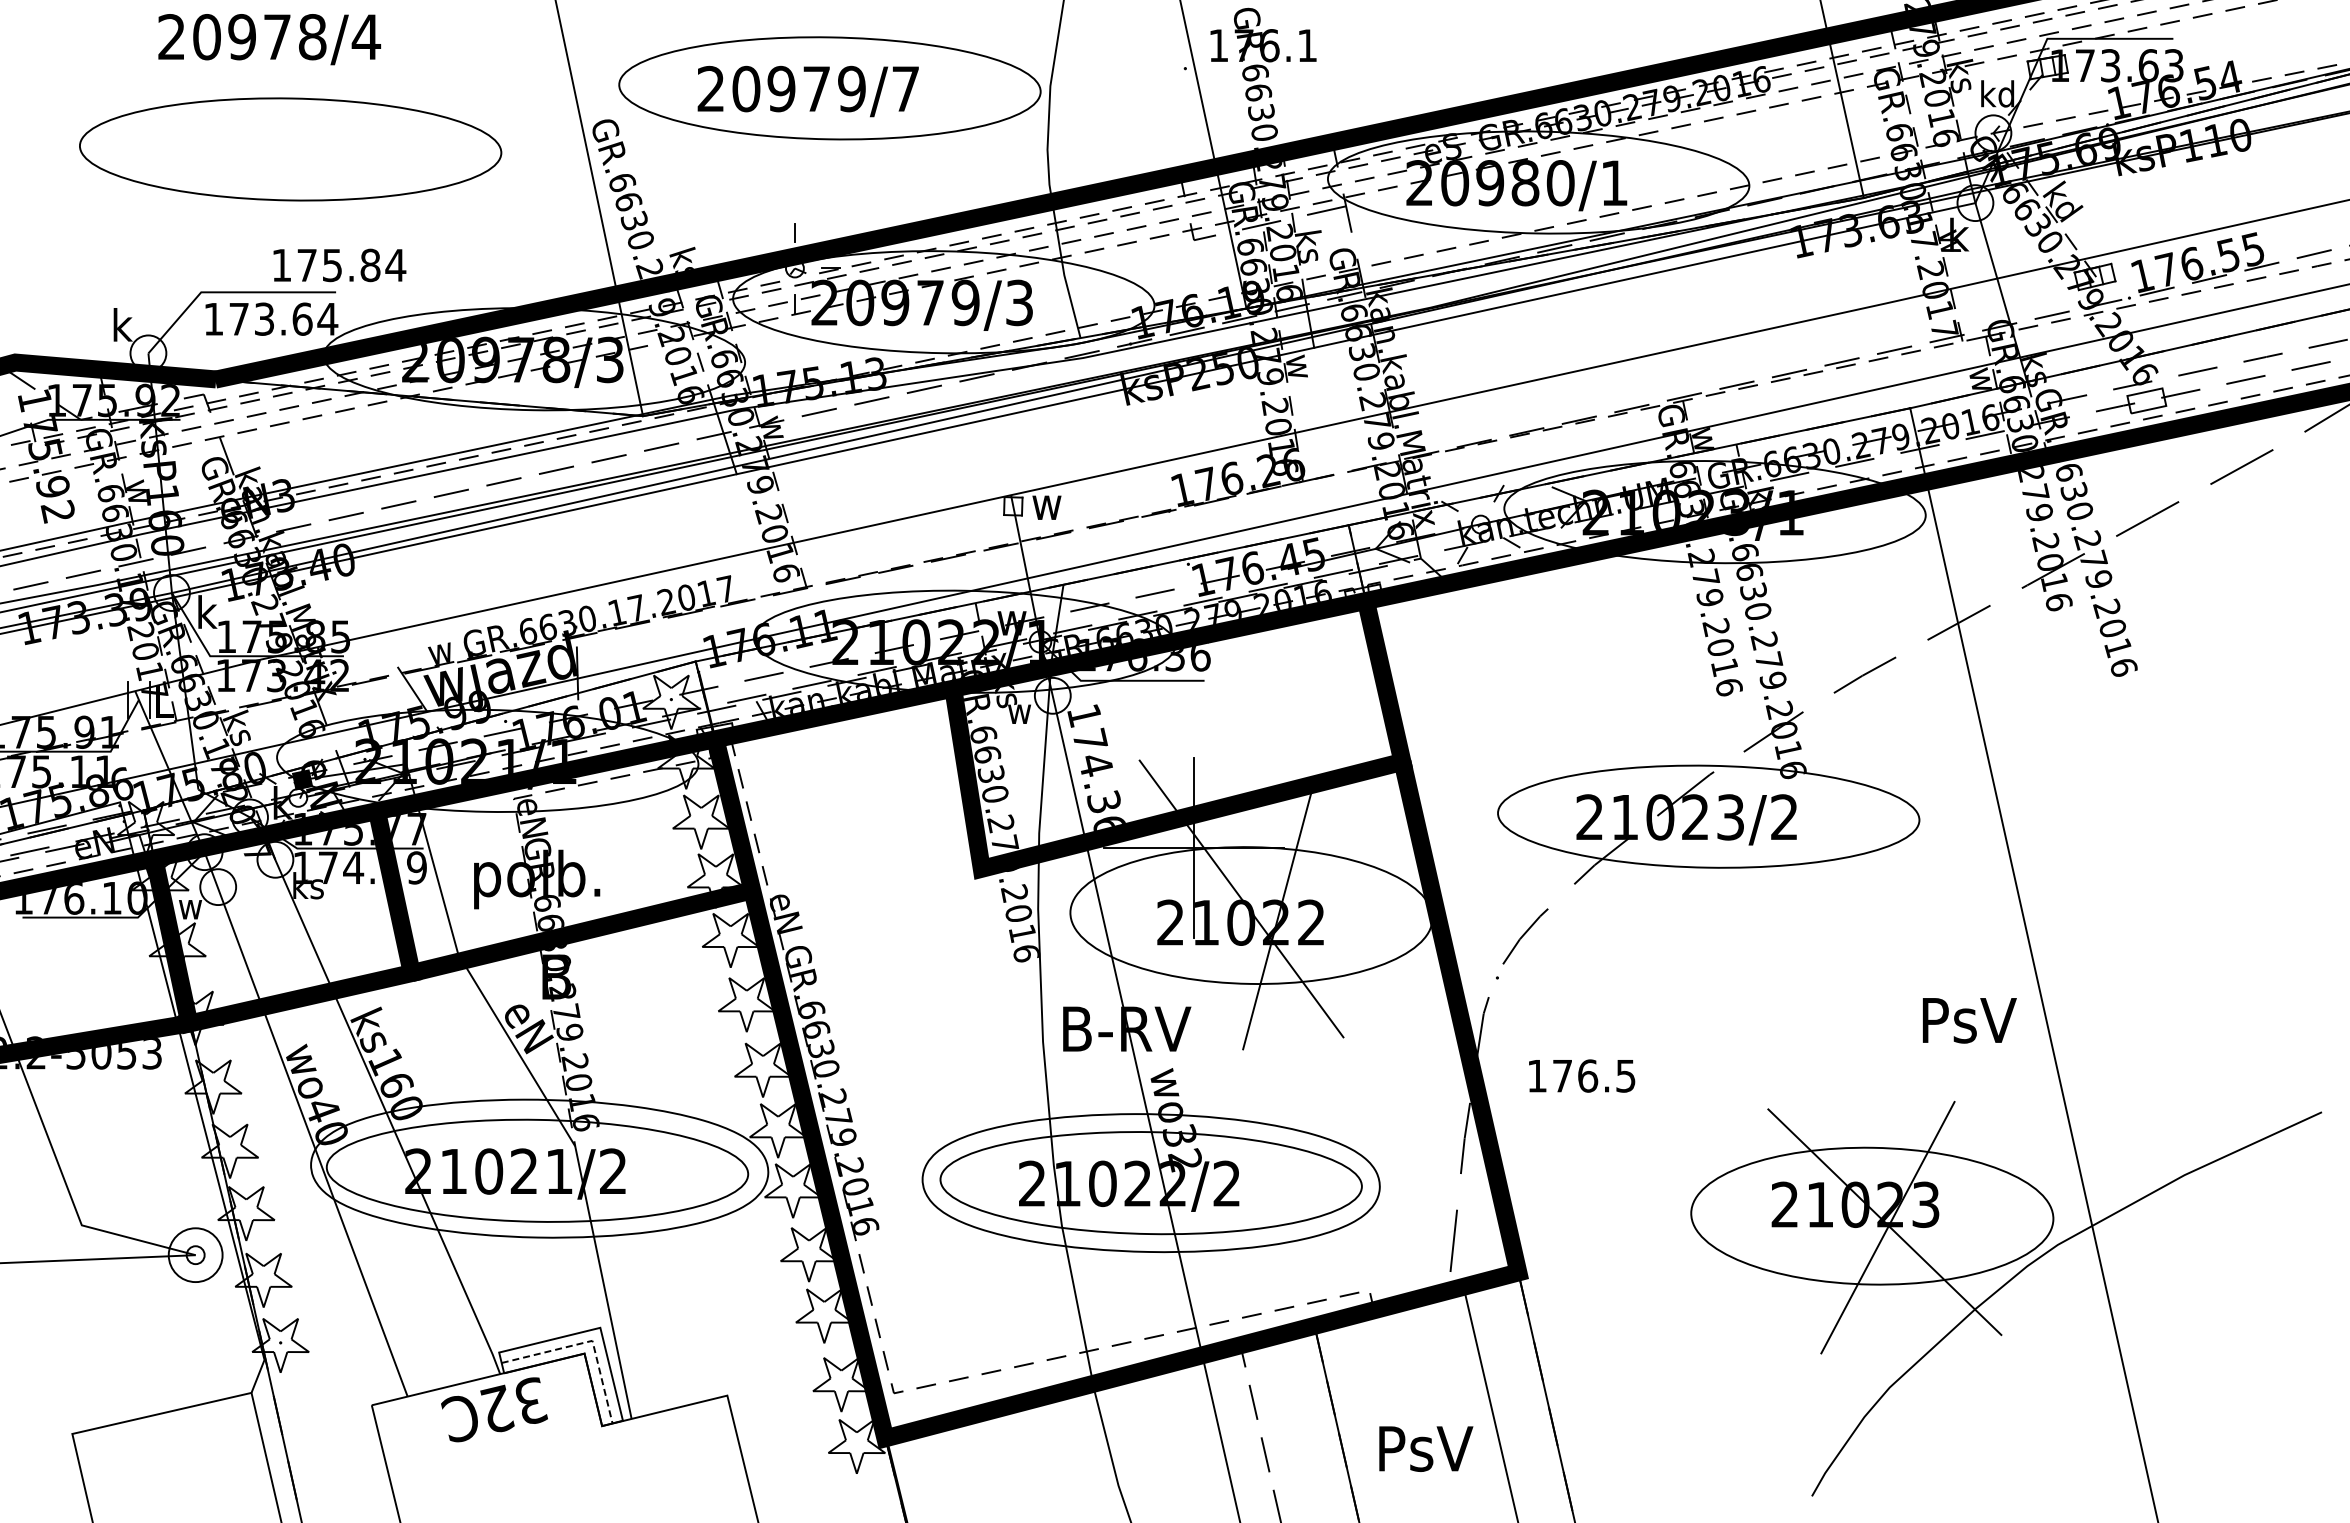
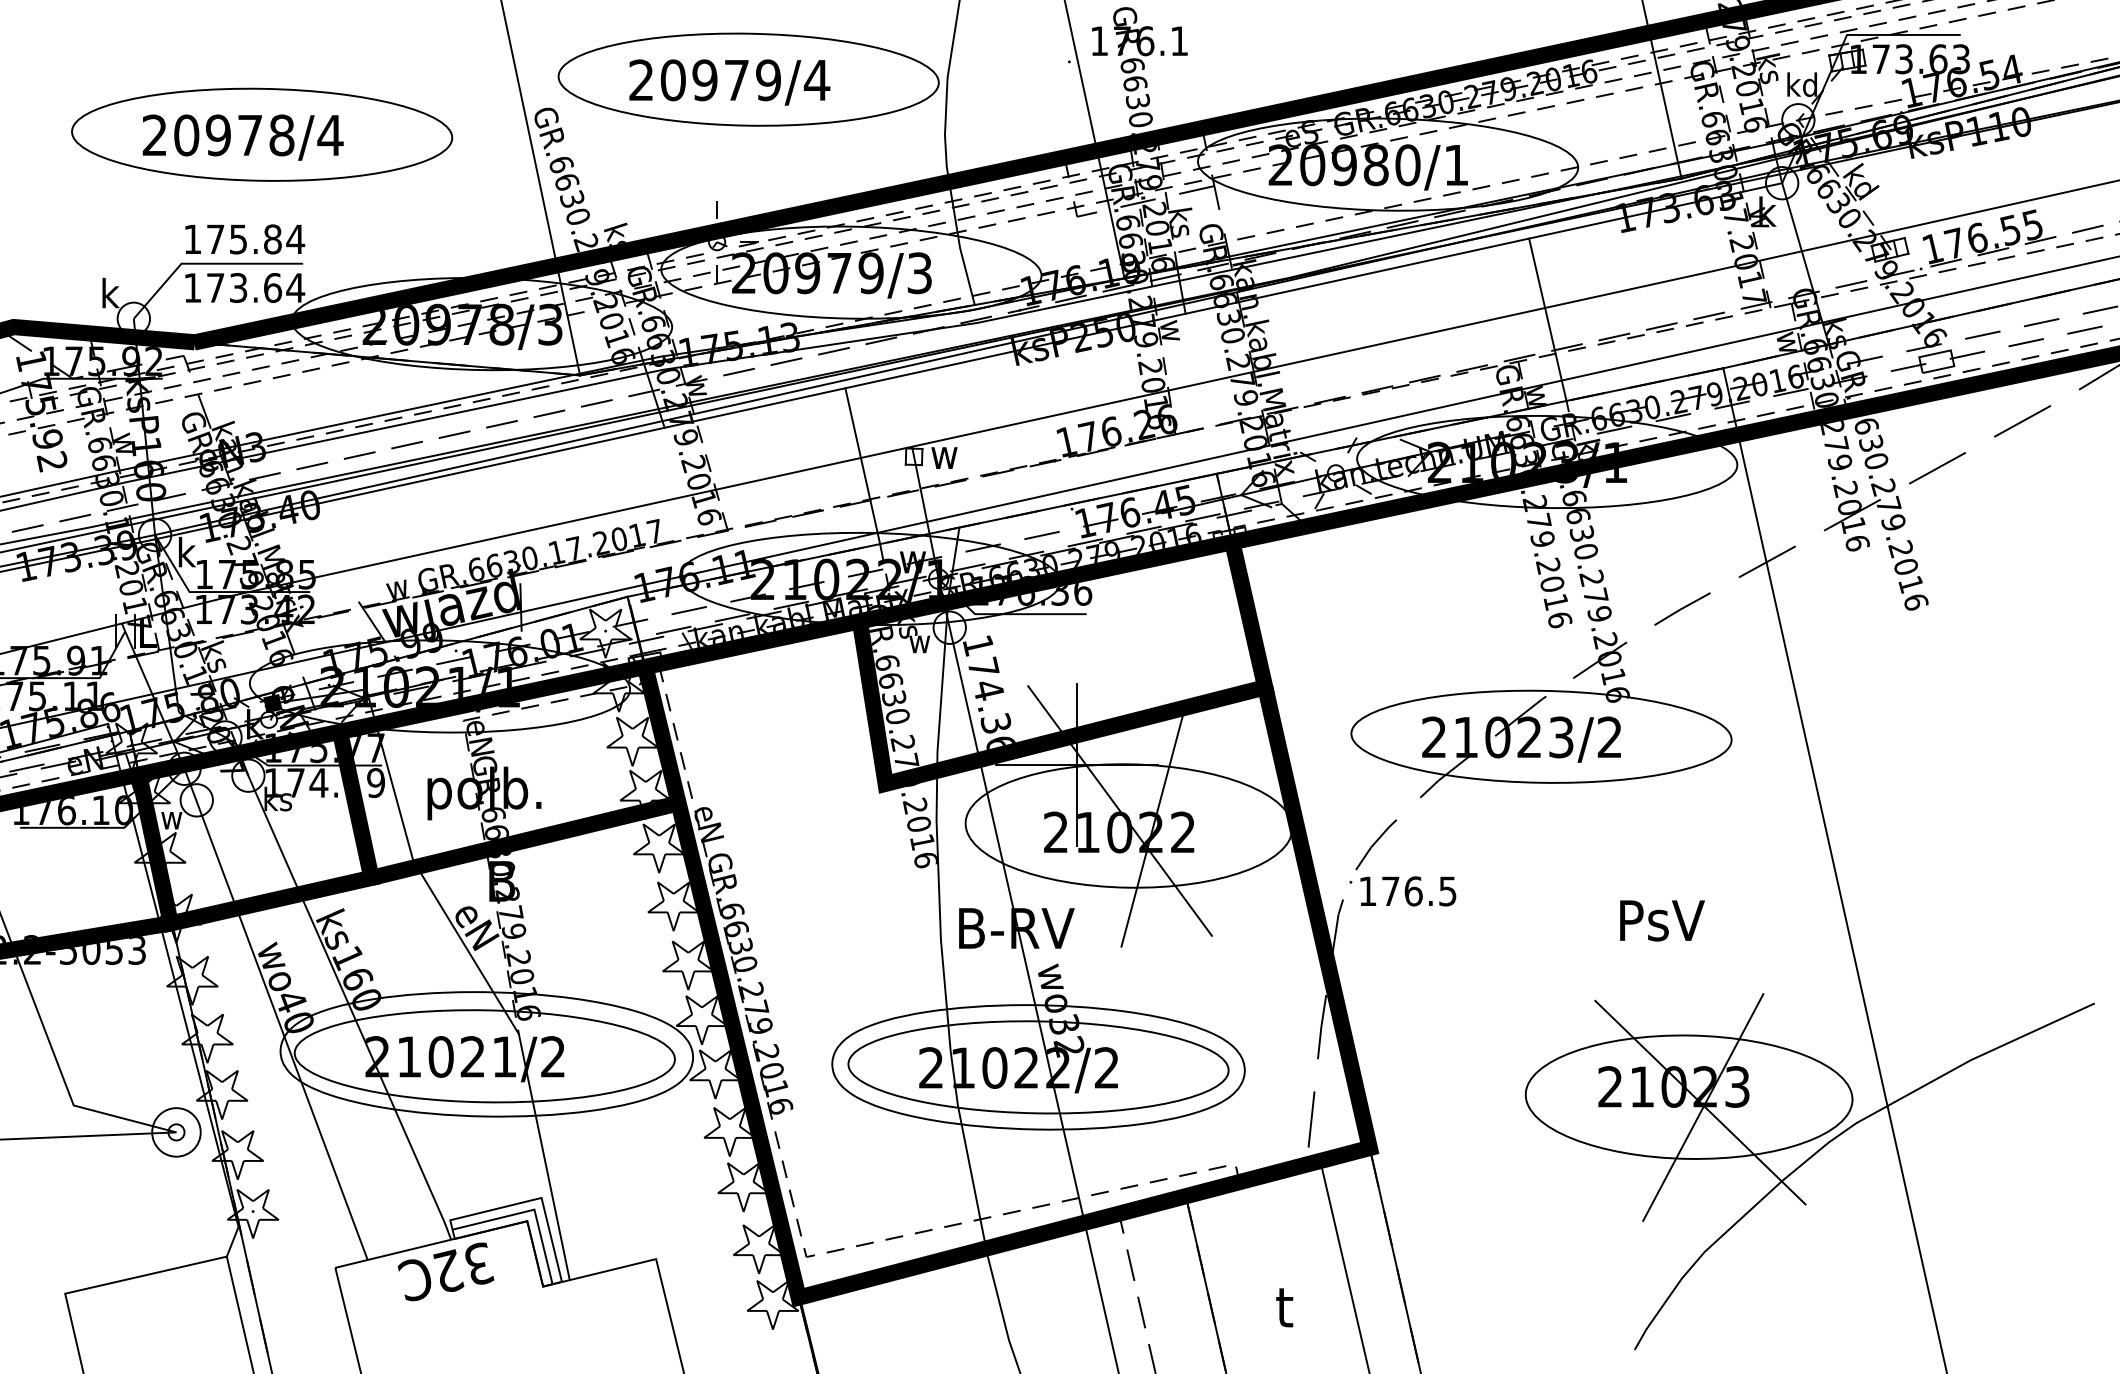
text: (269, 39) -> (243, 137), moved
text: (905, 88) -> (816, 79), 20979/7 -> 20979/4
text: (339, 265) -> (244, 239), moved
line: (1715, 354) -> (1547, 319), added
line: (956, 516) -> (862, 465), added
text: (1969, 1020) -> (1662, 920), moved
text: (1582, 1075) -> (1408, 890), moved
line: (588, 1341) -> (530, 1210), dashed -> solid
text: (1426, 1449) -> (1286, 1307), PsV -> t

